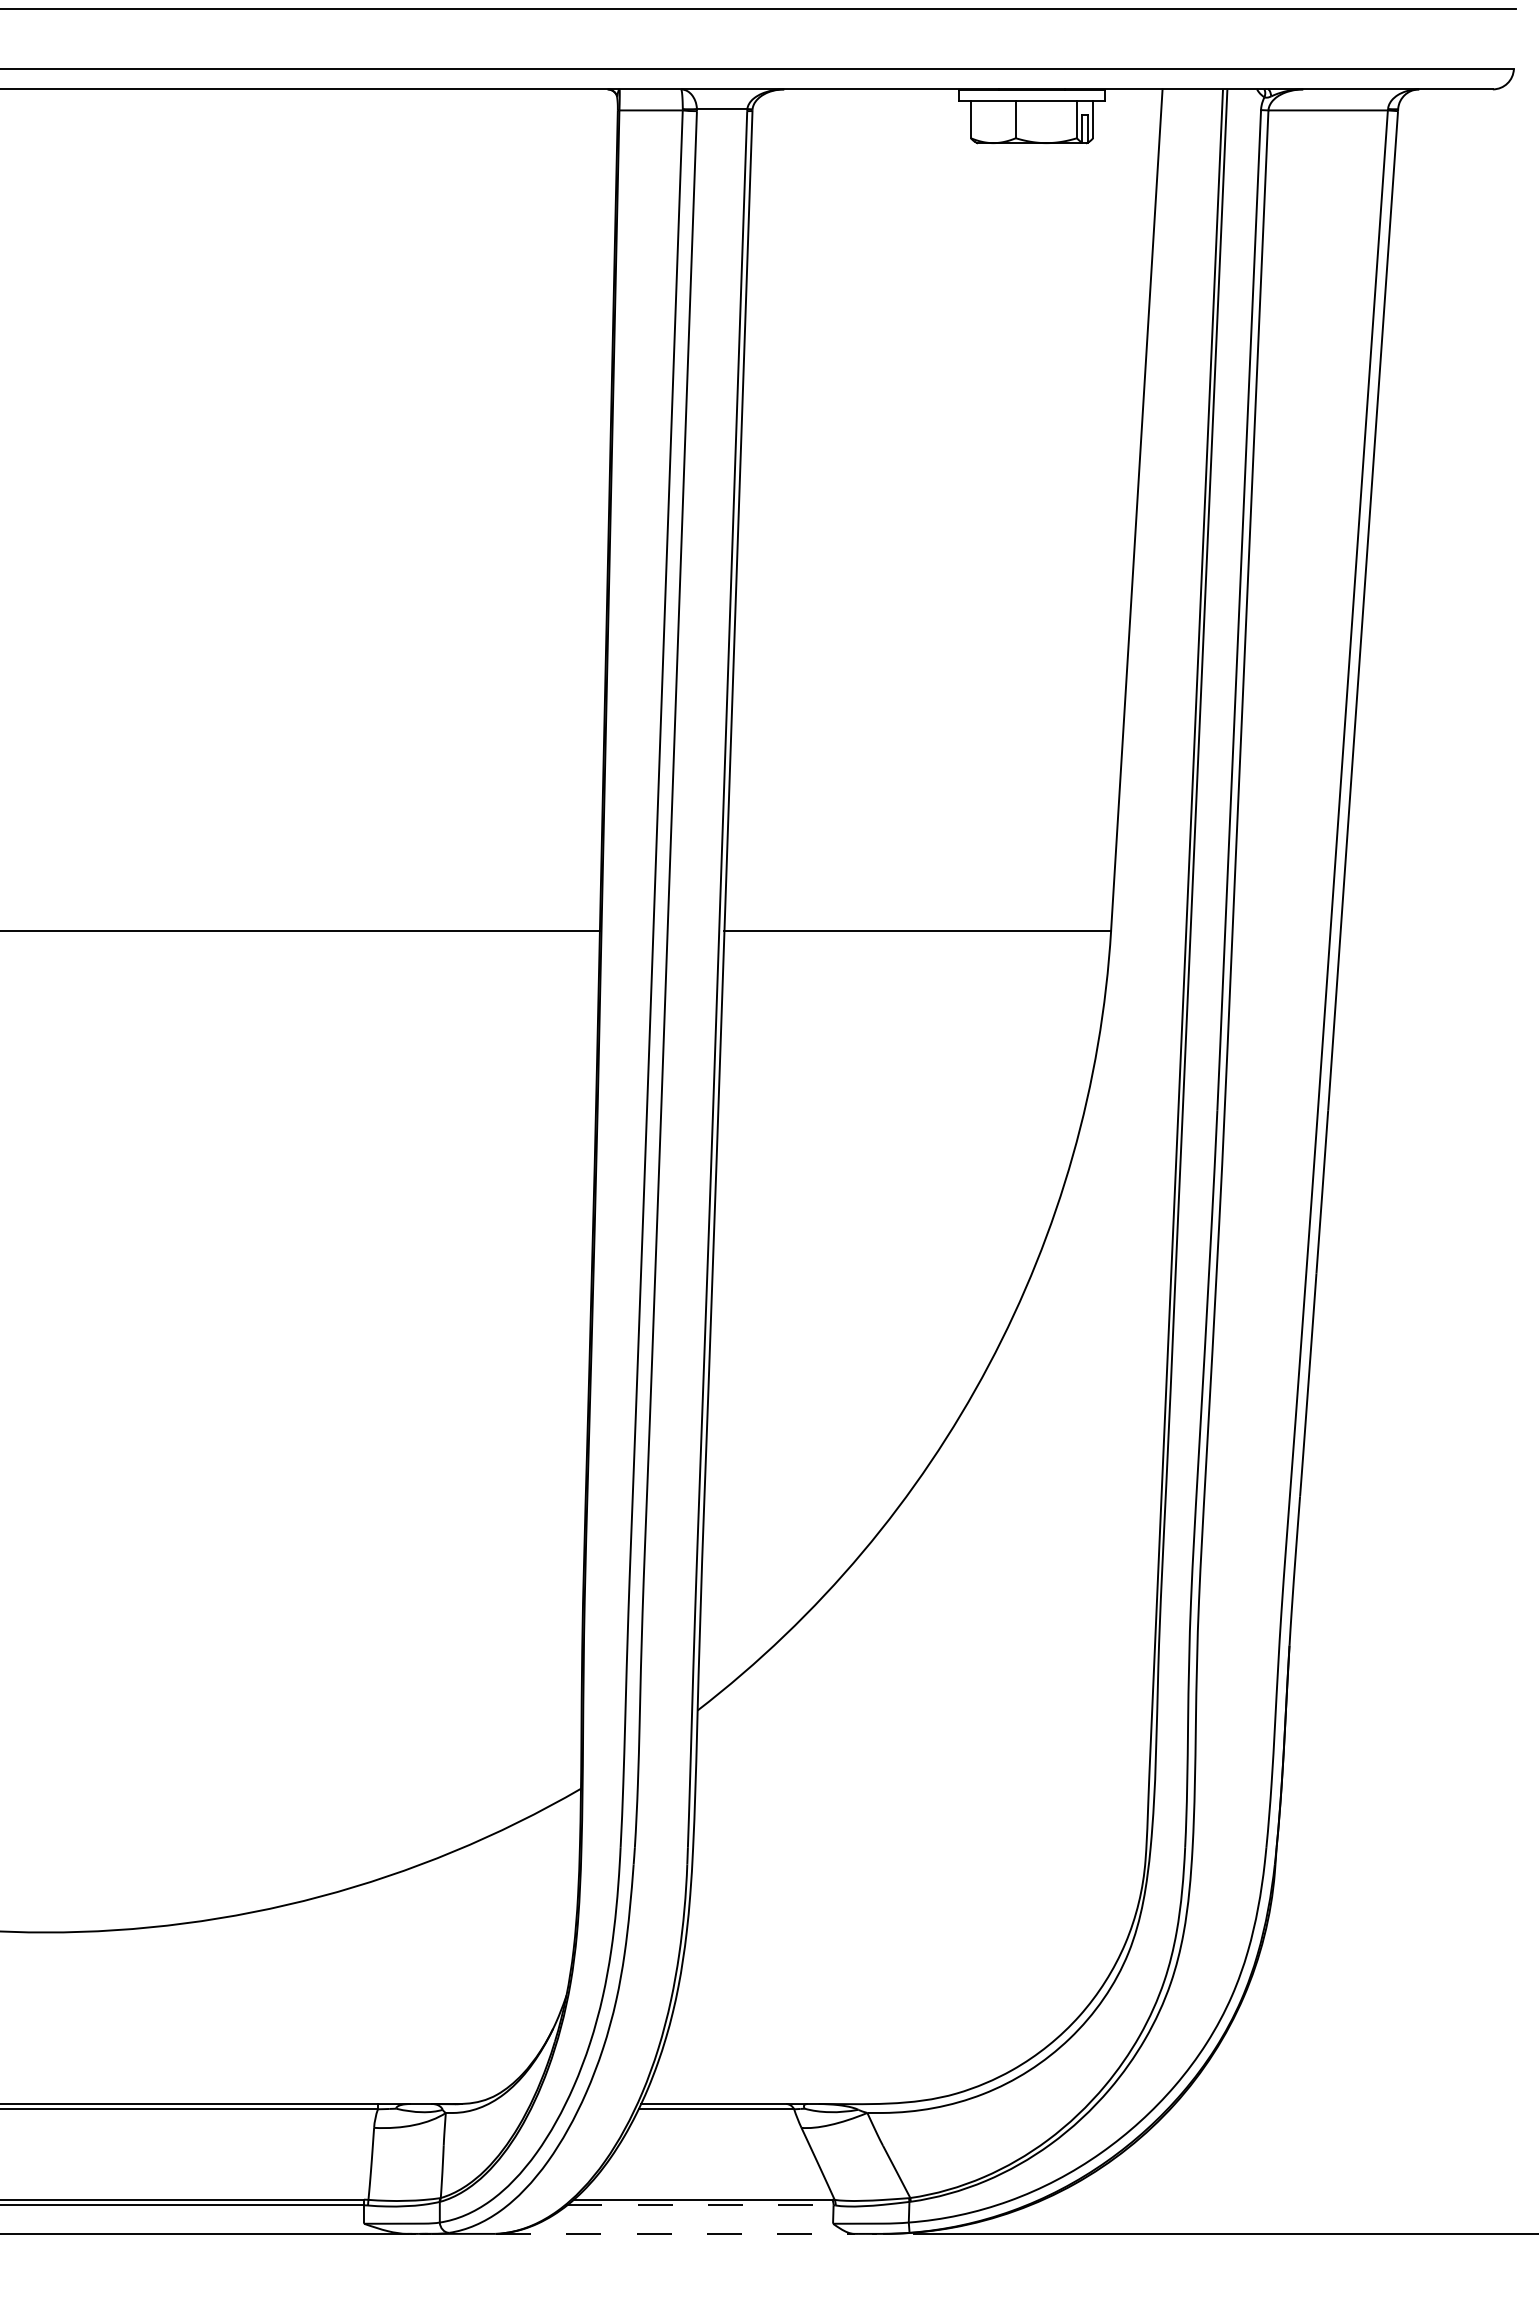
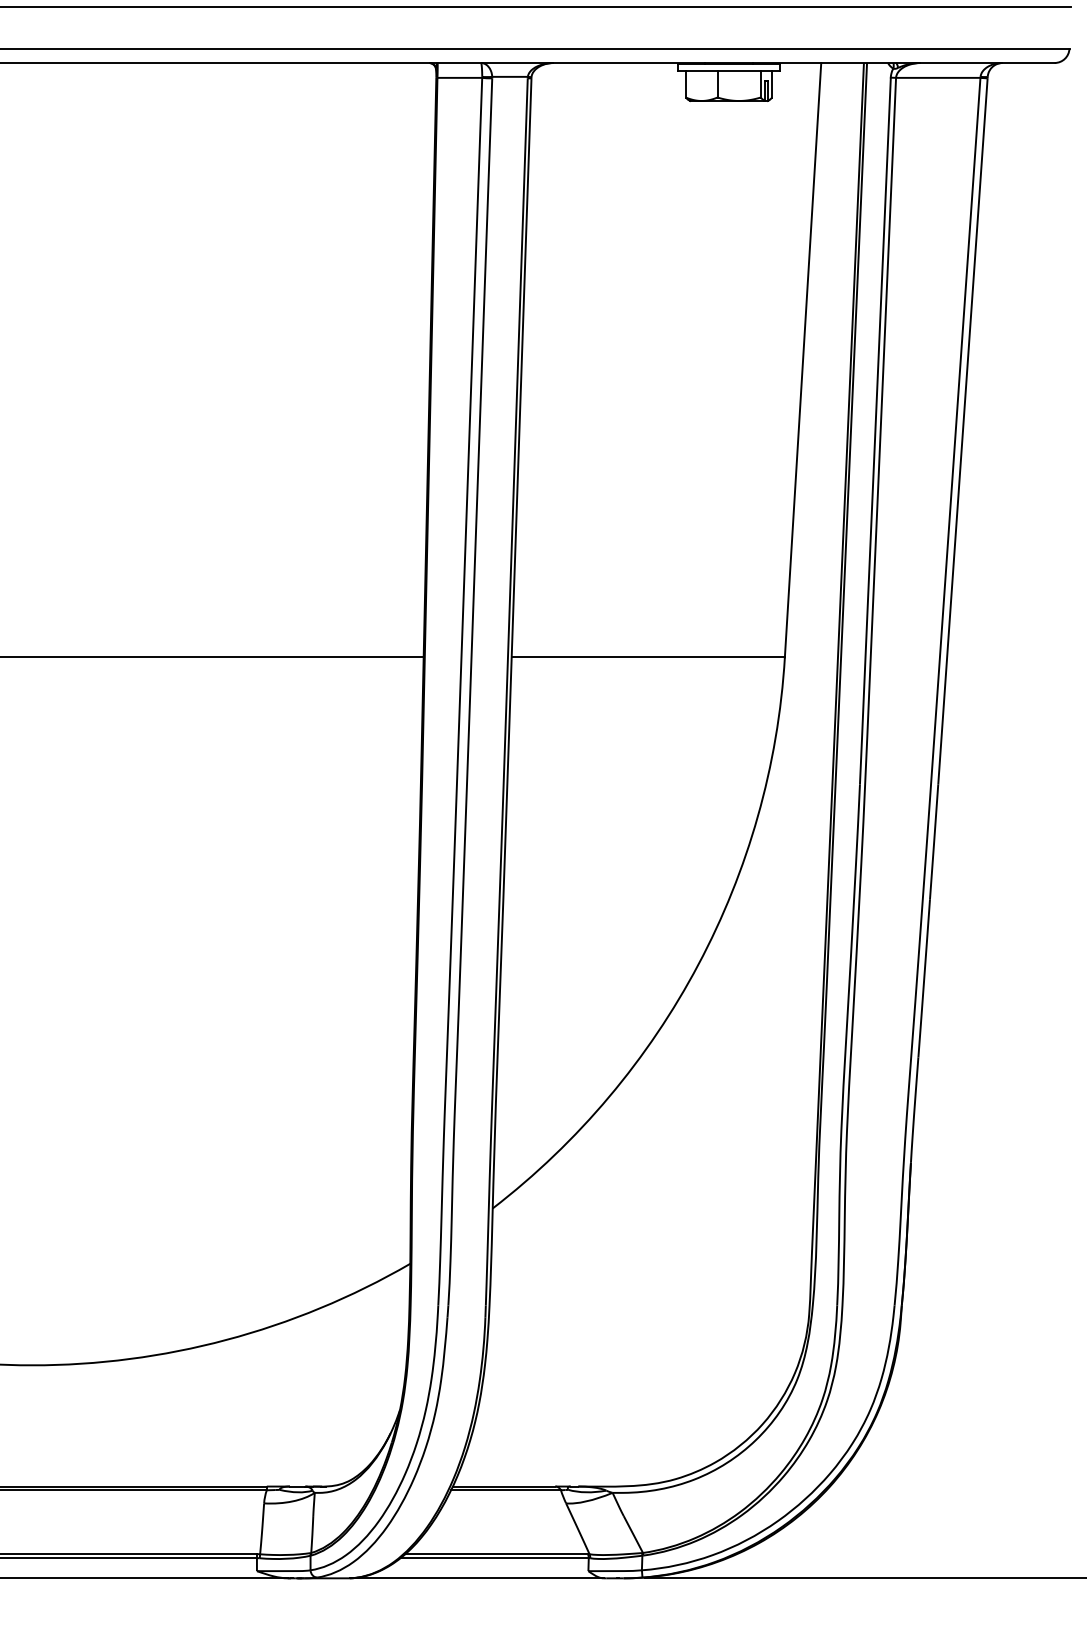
line: (700, 2205) -> (494, 1558), dashed -> solid
line: (675, 2233) -> (477, 1578), dashed -> solid

